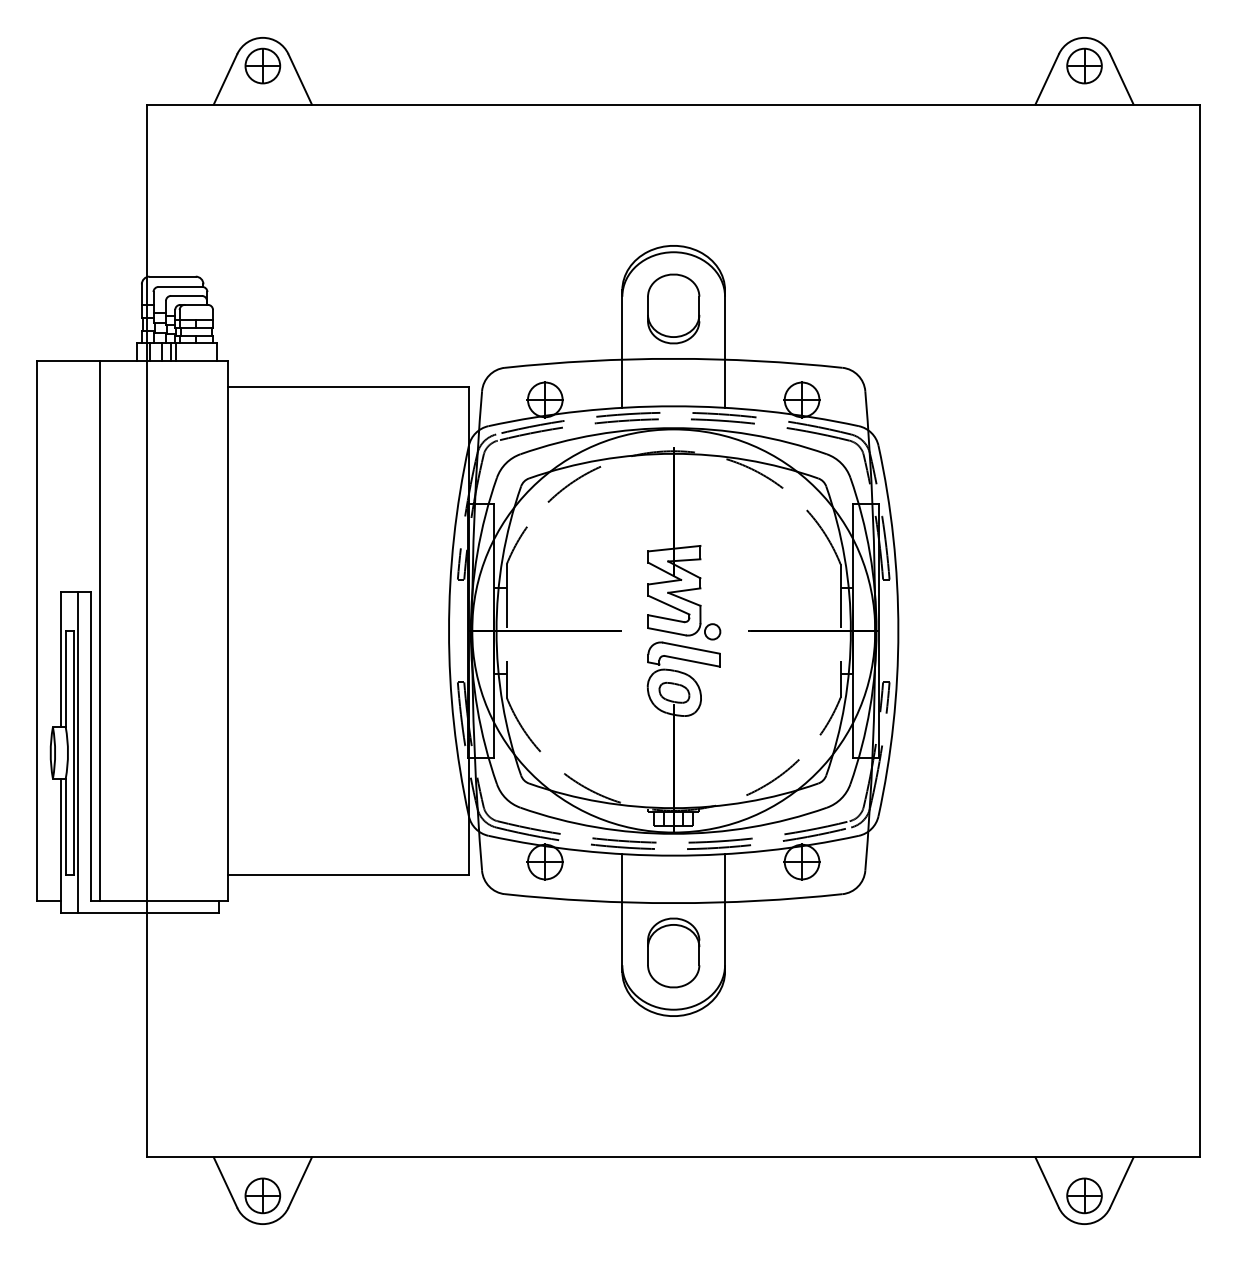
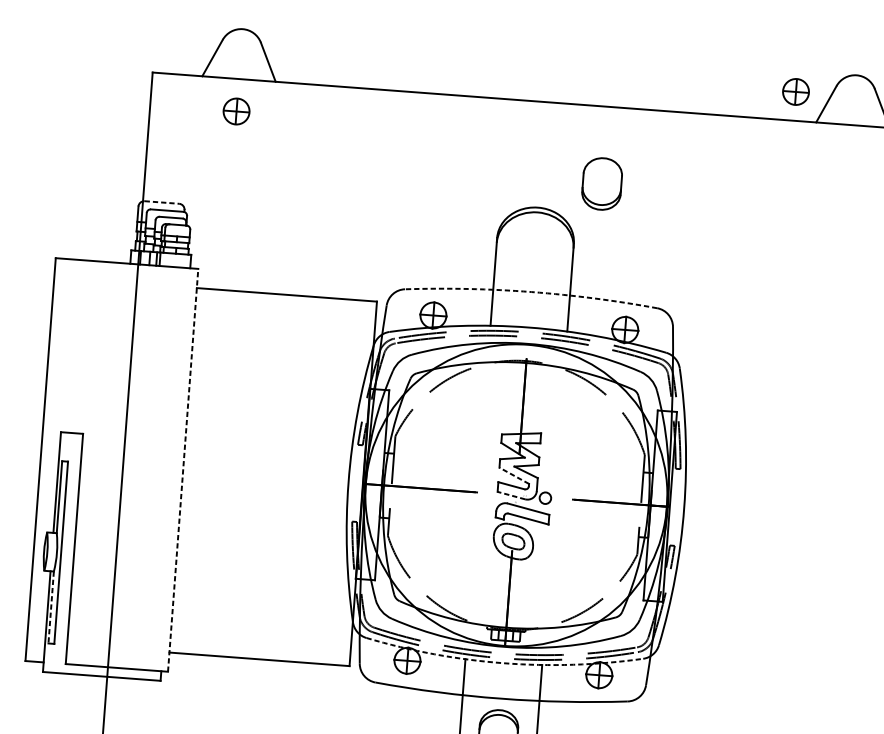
part: (262, 65) -> (236, 111), moved
part: (1084, 65) -> (796, 91), moved
line: (173, 276) -> (162, 202), solid -> dashed
part: (673, 308) -> (602, 183), moved
arc: (673, 358) -> (531, 291), solid -> dashed
line: (668, 605) -> (513, 476), solid -> dashed
line: (99, 630) -> (87, 462), removed
line: (227, 631) -> (183, 470), solid -> dashed
line: (666, 631) -> (510, 495), solid -> dashed
line: (78, 752) -> (64, 552), removed
line: (65, 827) -> (50, 608), solid -> dashed
arc: (673, 855) -> (503, 663), solid -> dashed

